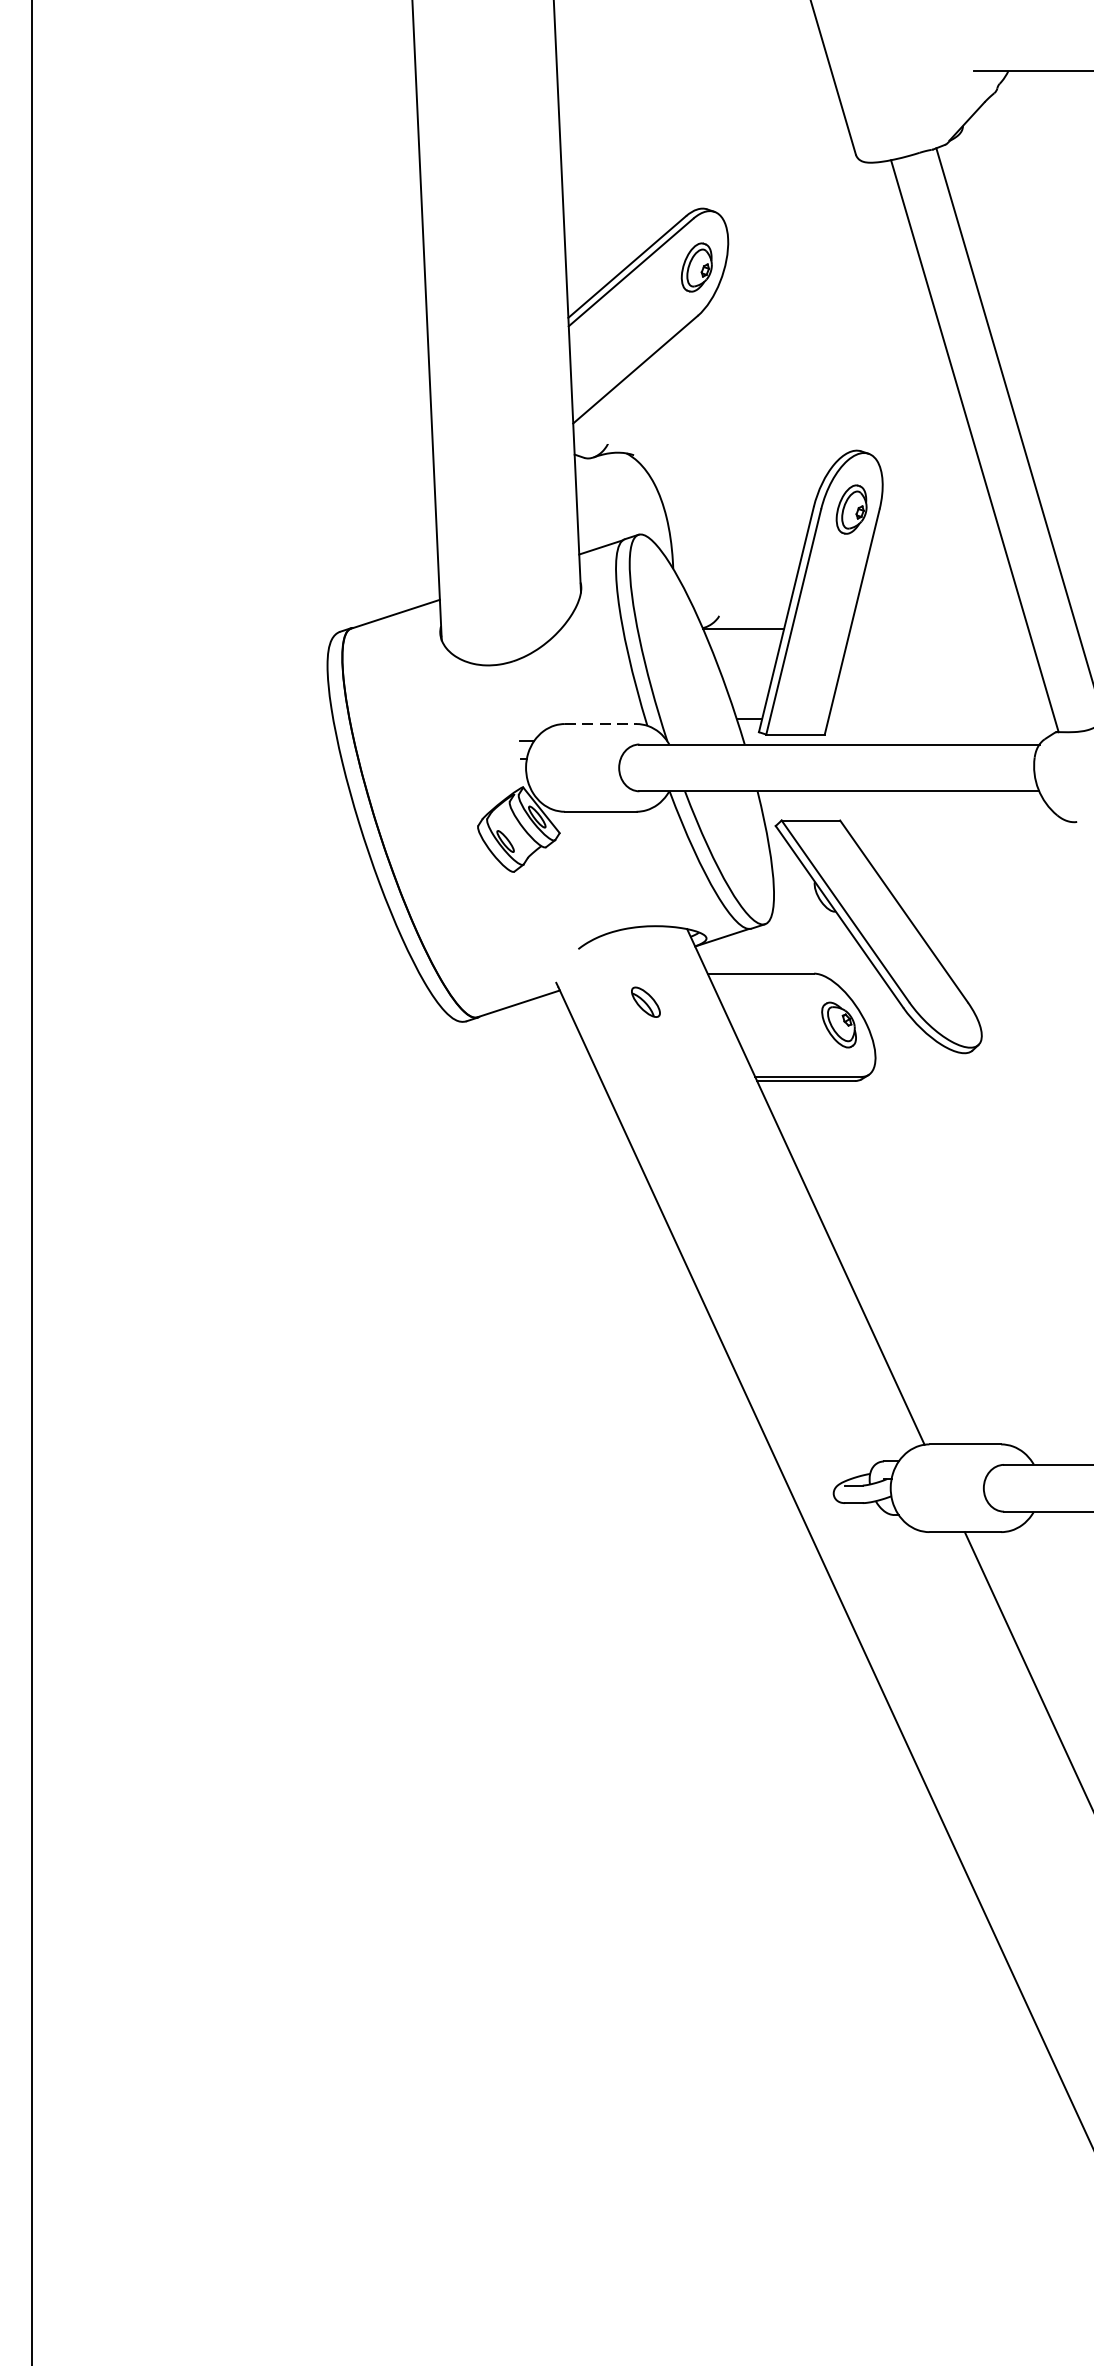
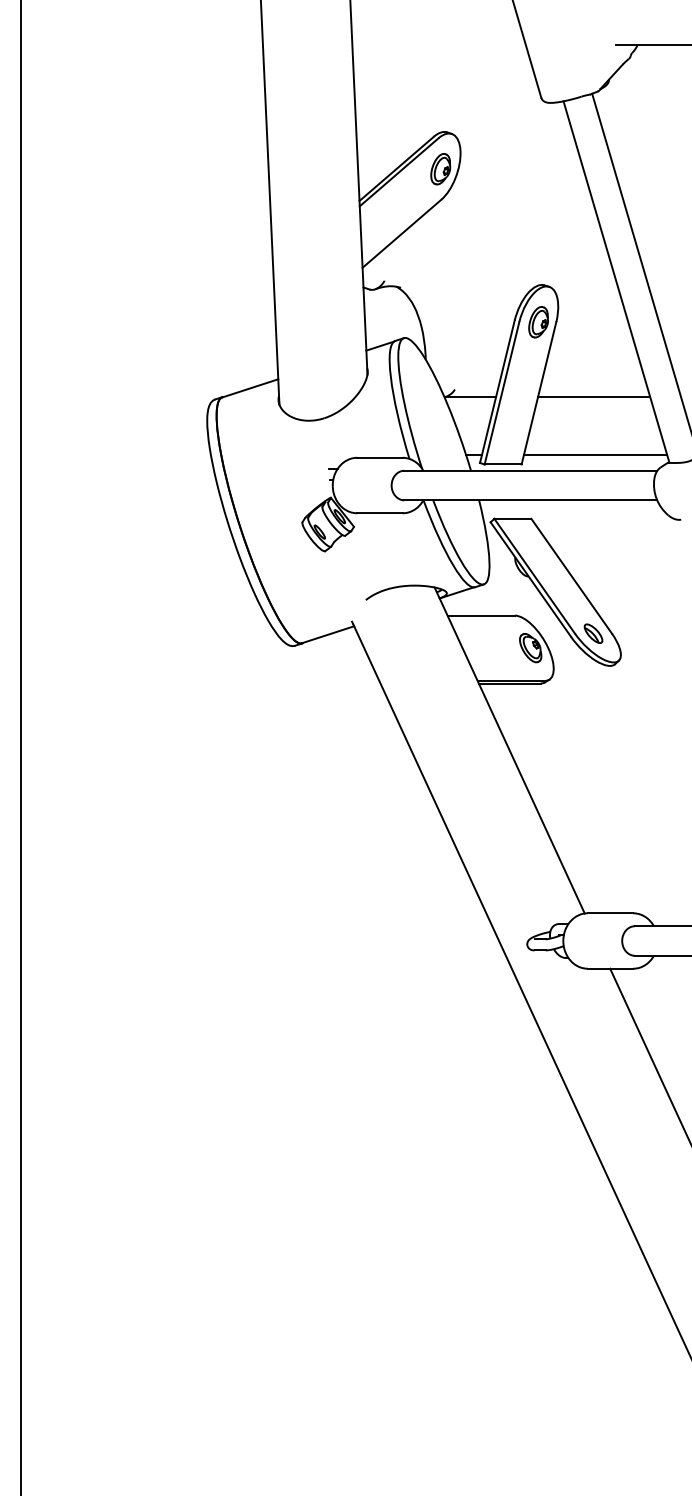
line: (938, 628) -> (593, 397), added
line: (941, 718) -> (595, 454), added
line: (599, 723) -> (379, 457), dashed -> solid
part: (645, 1001) -> (593, 633), moved

